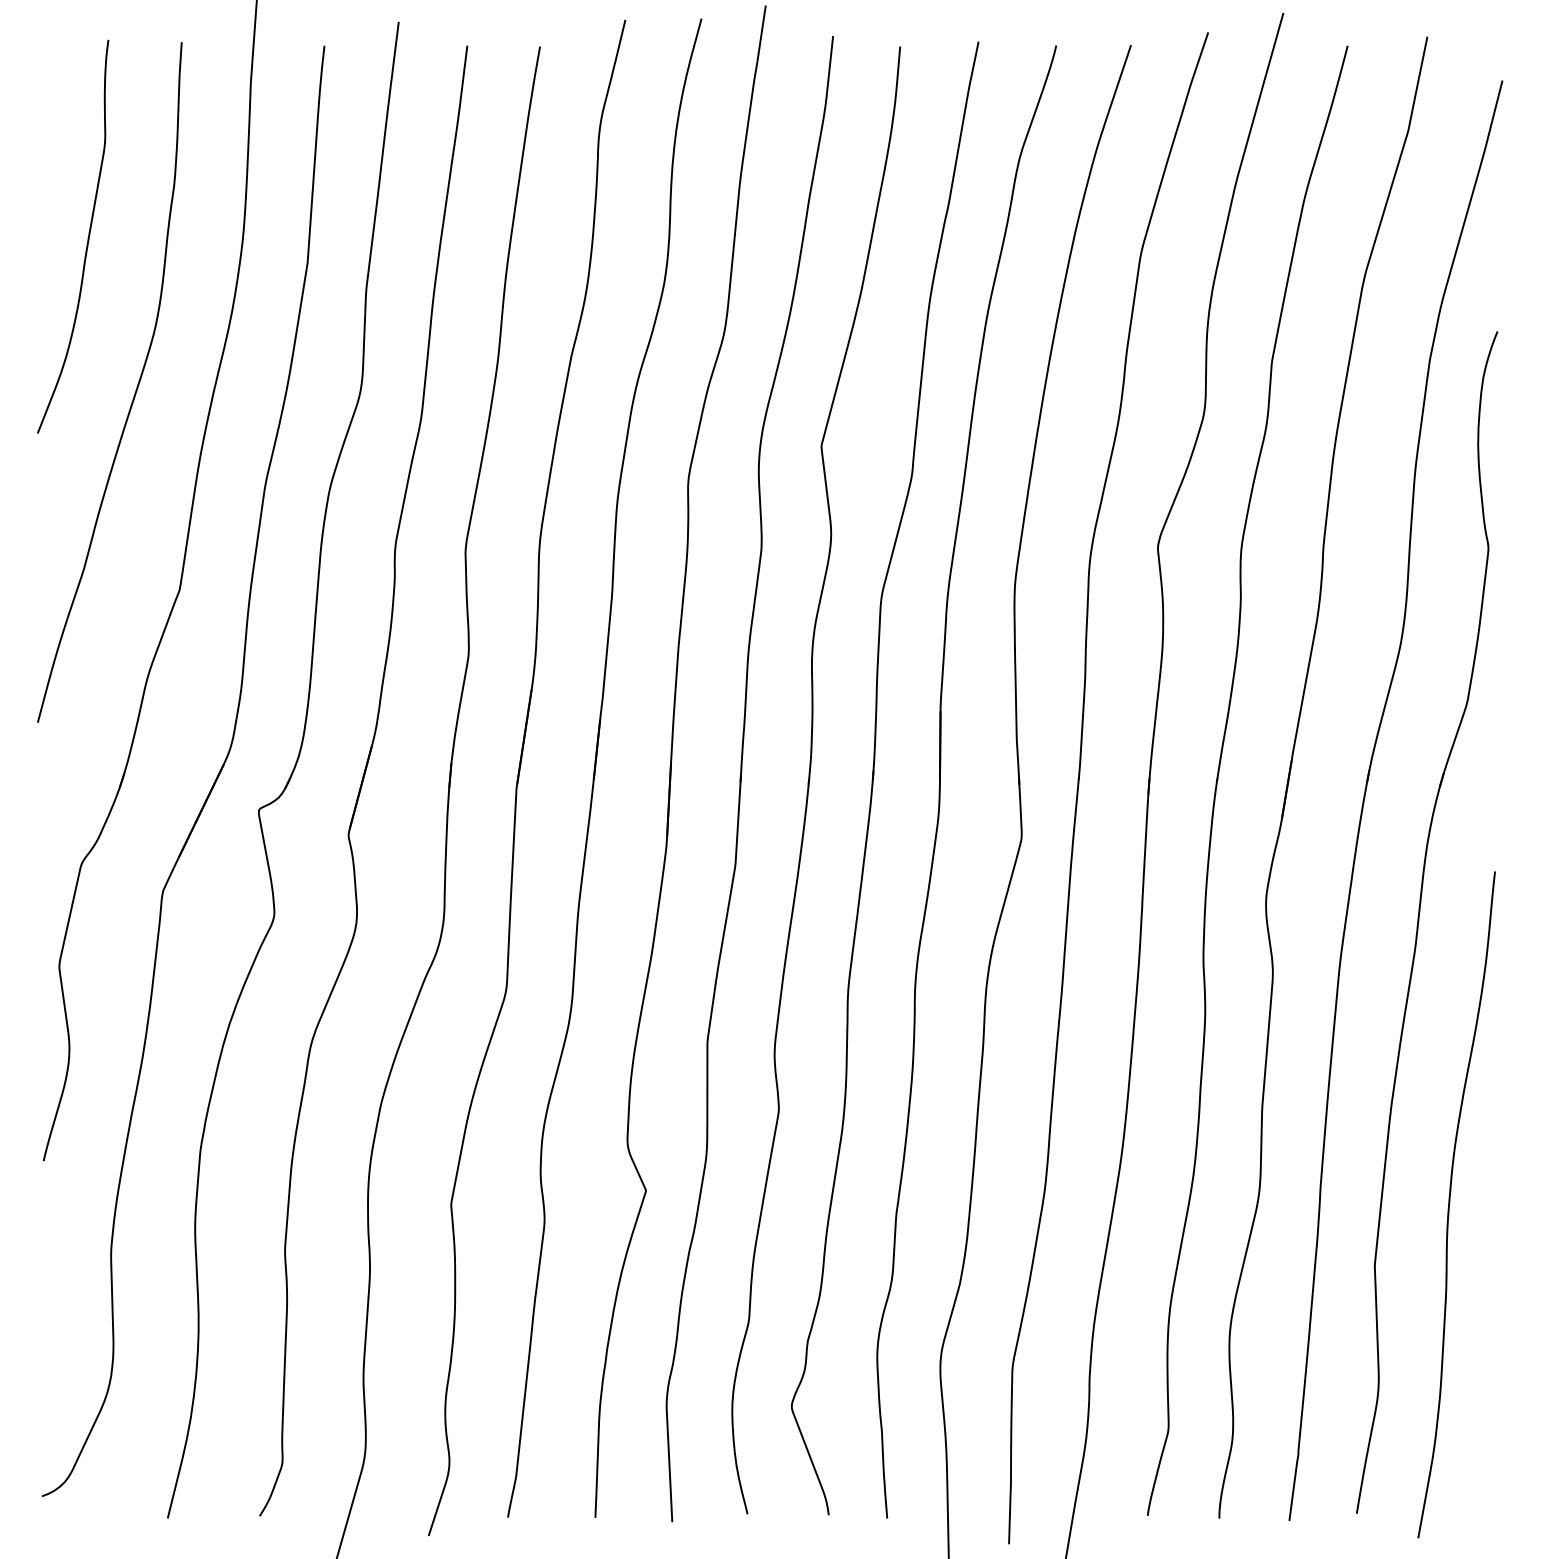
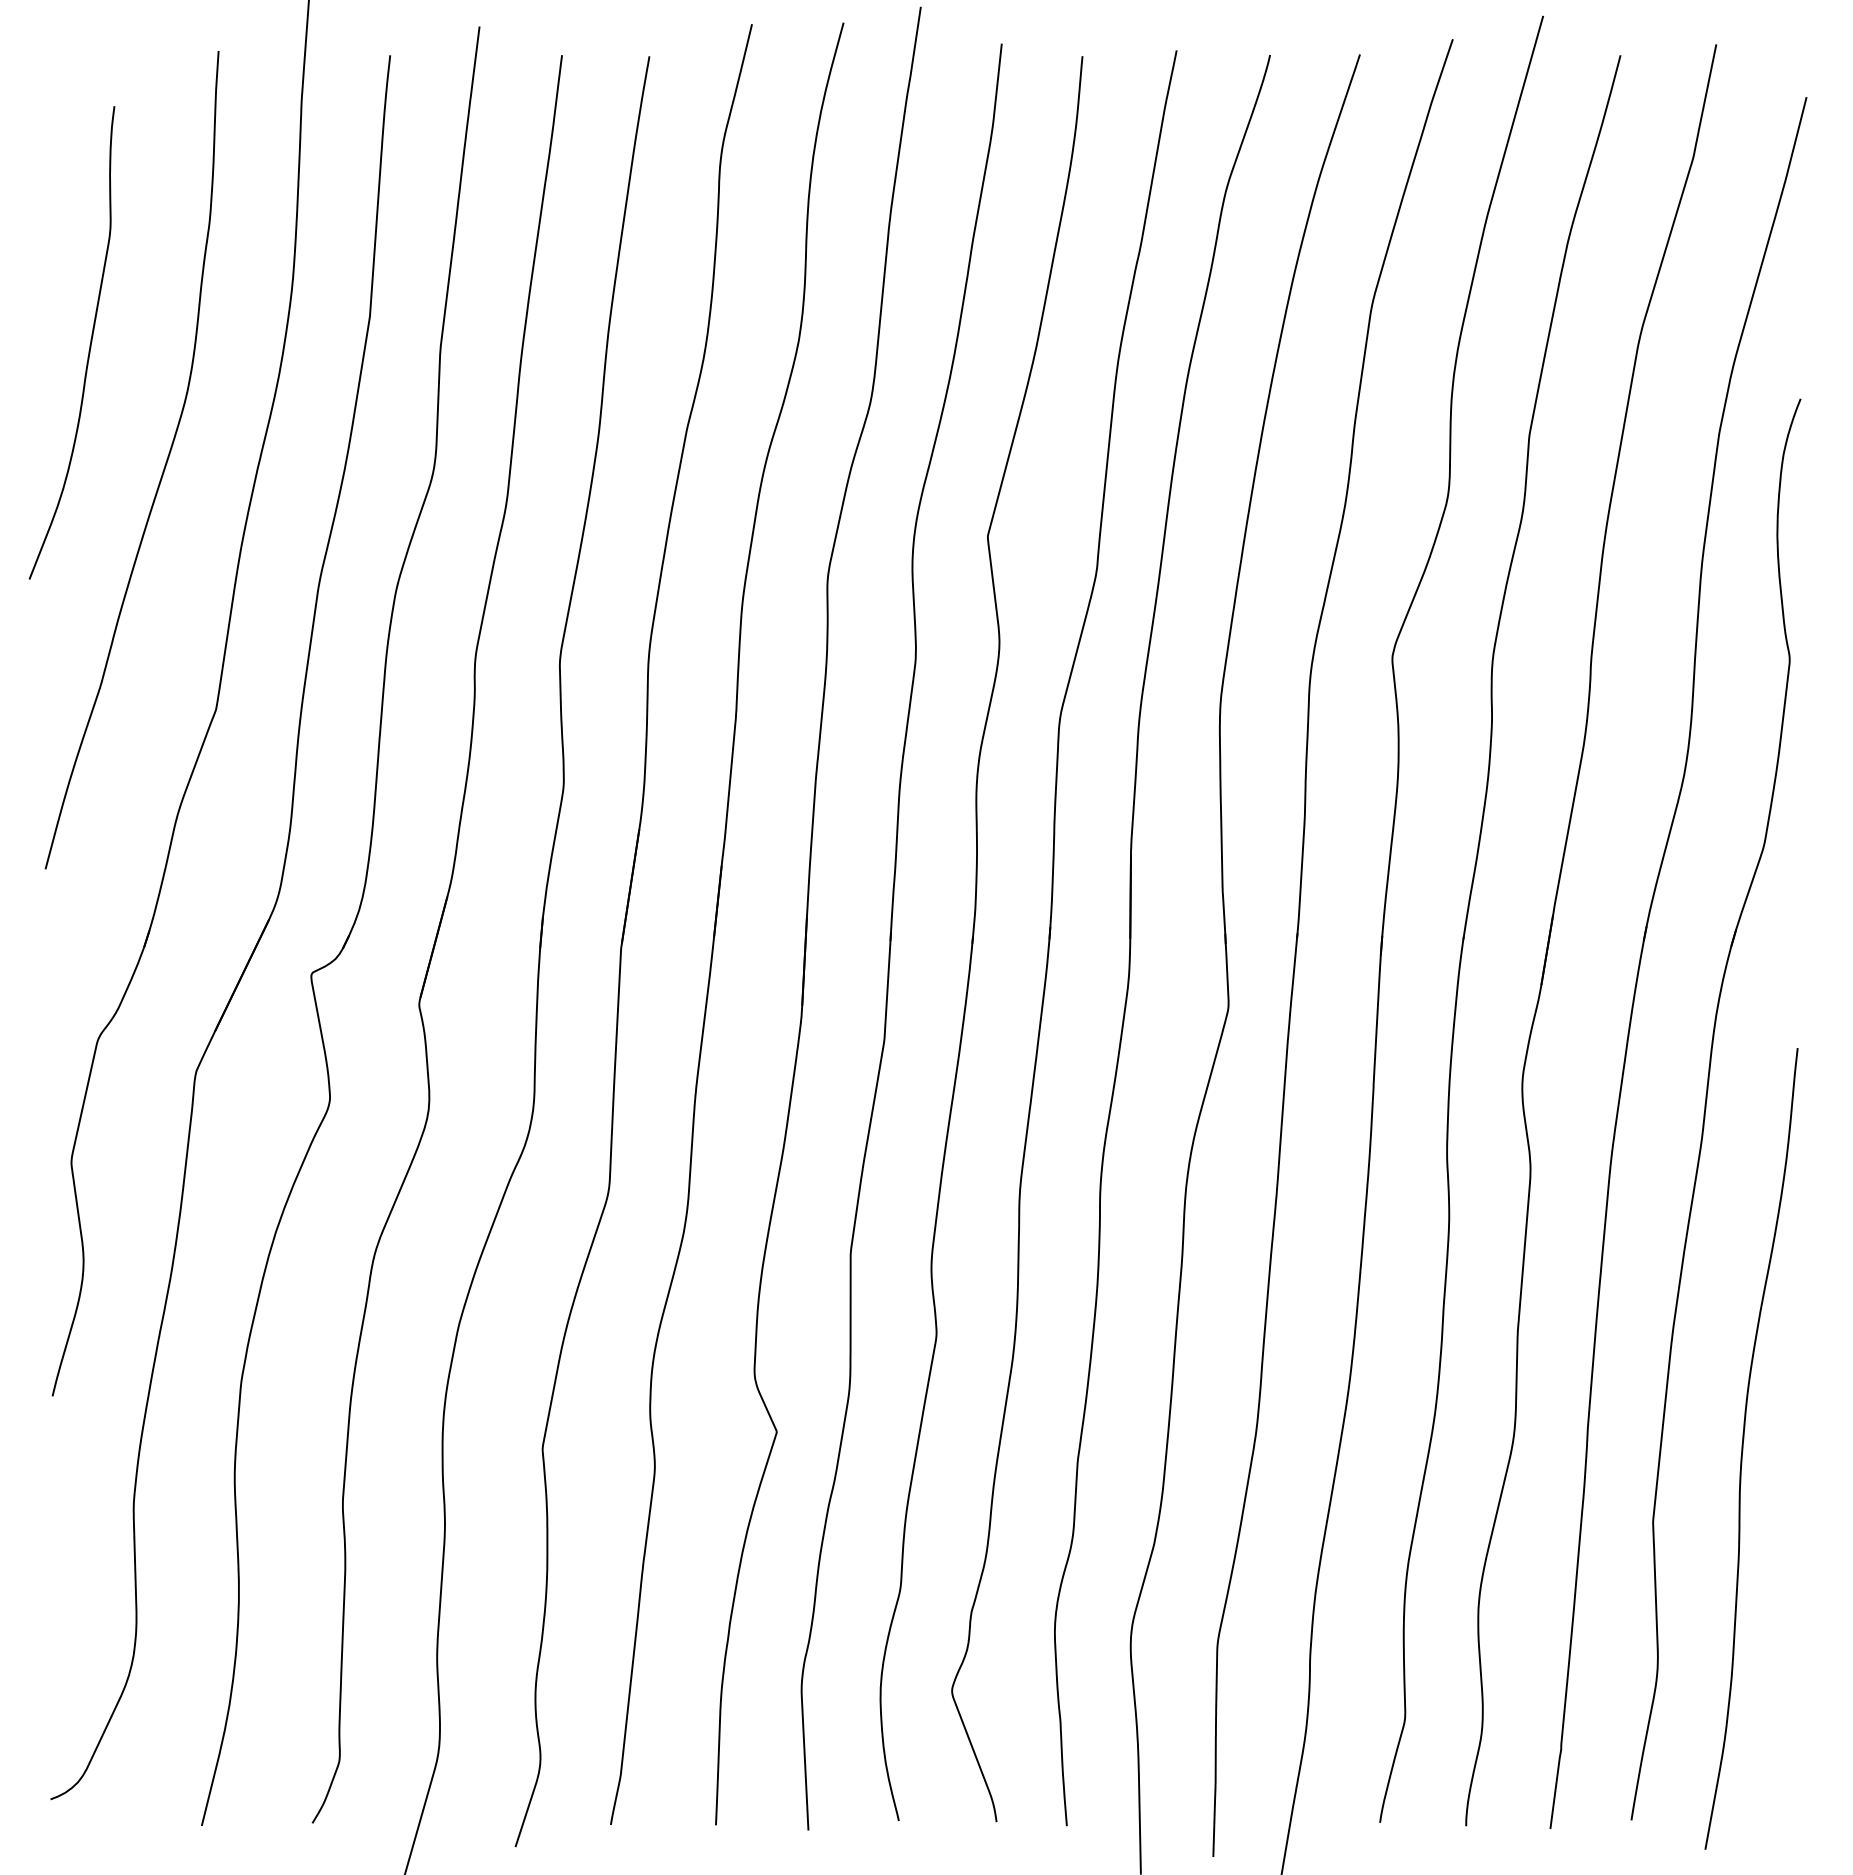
curve: (87, 238) -> (89, 344), moved

